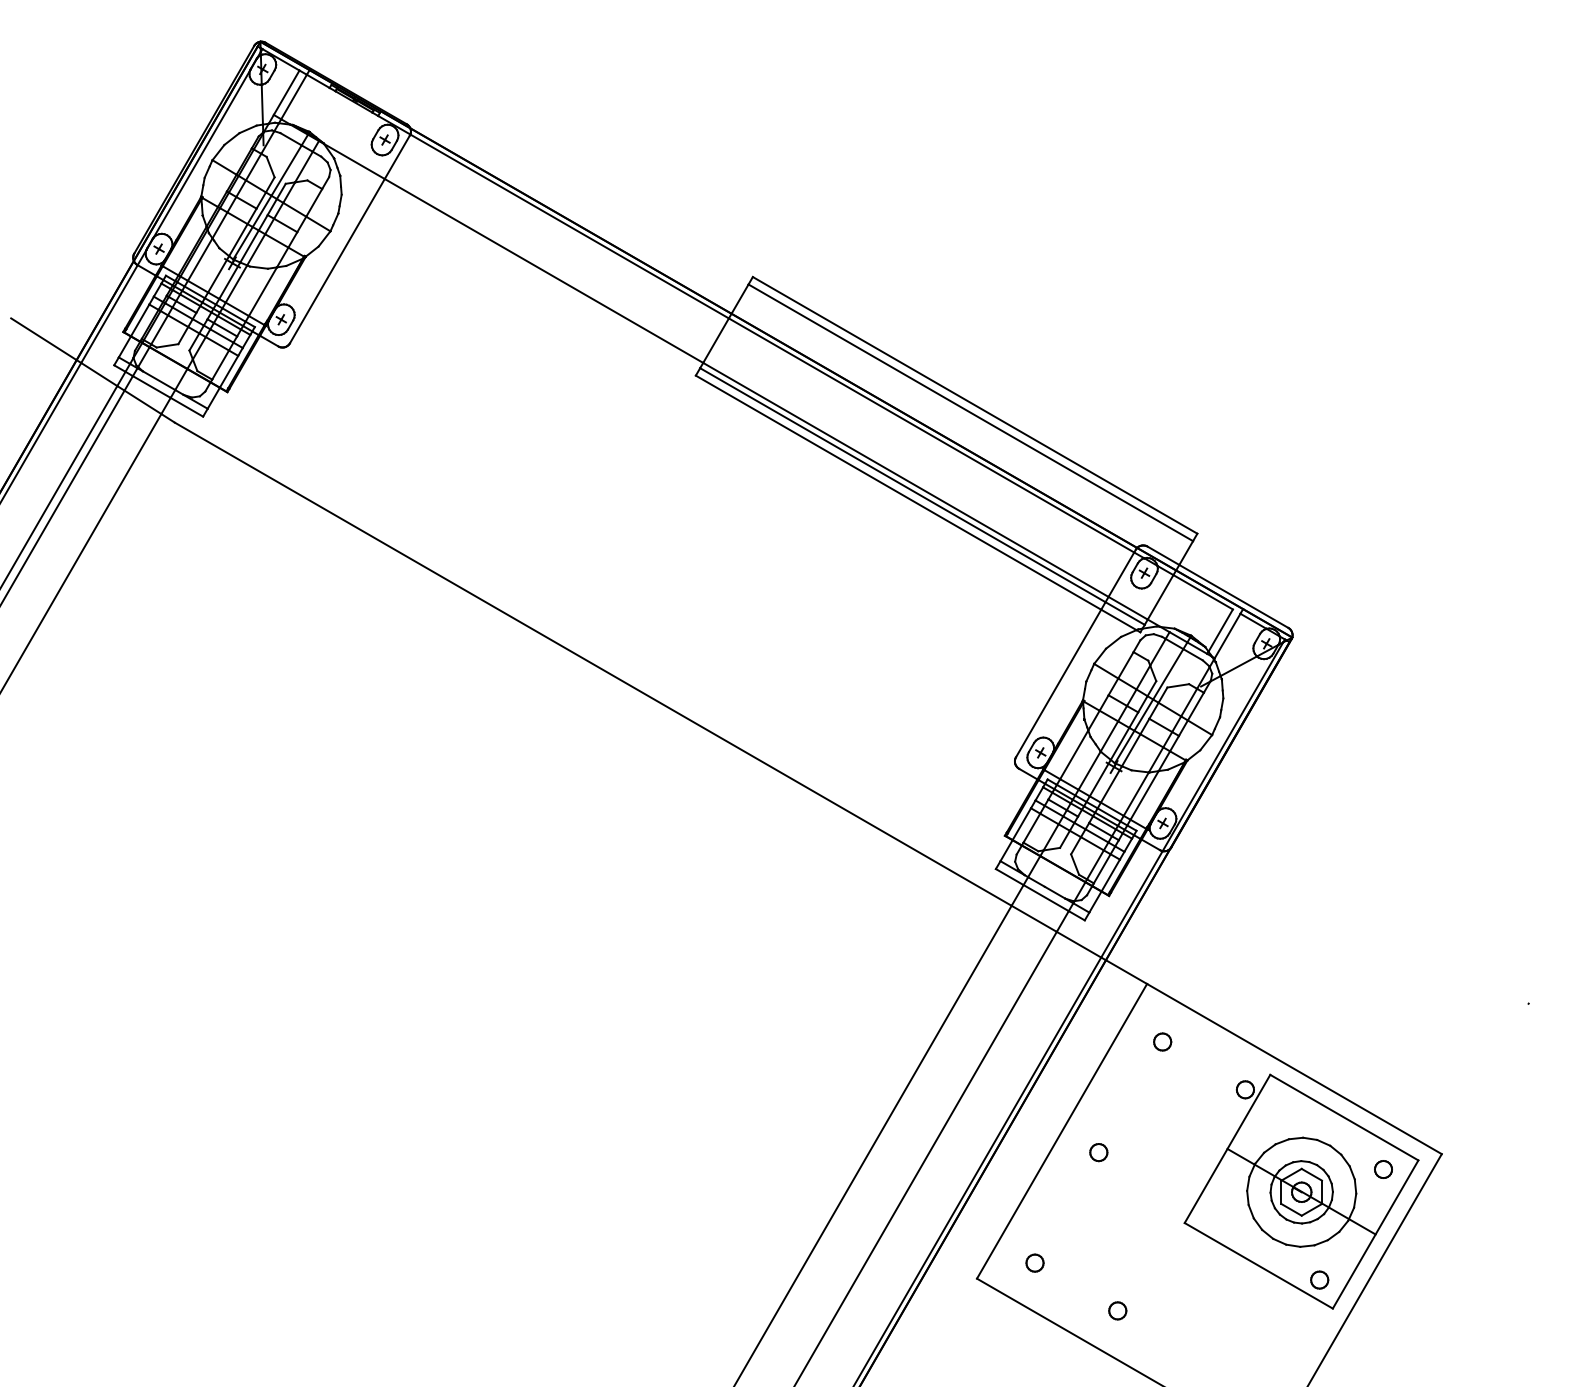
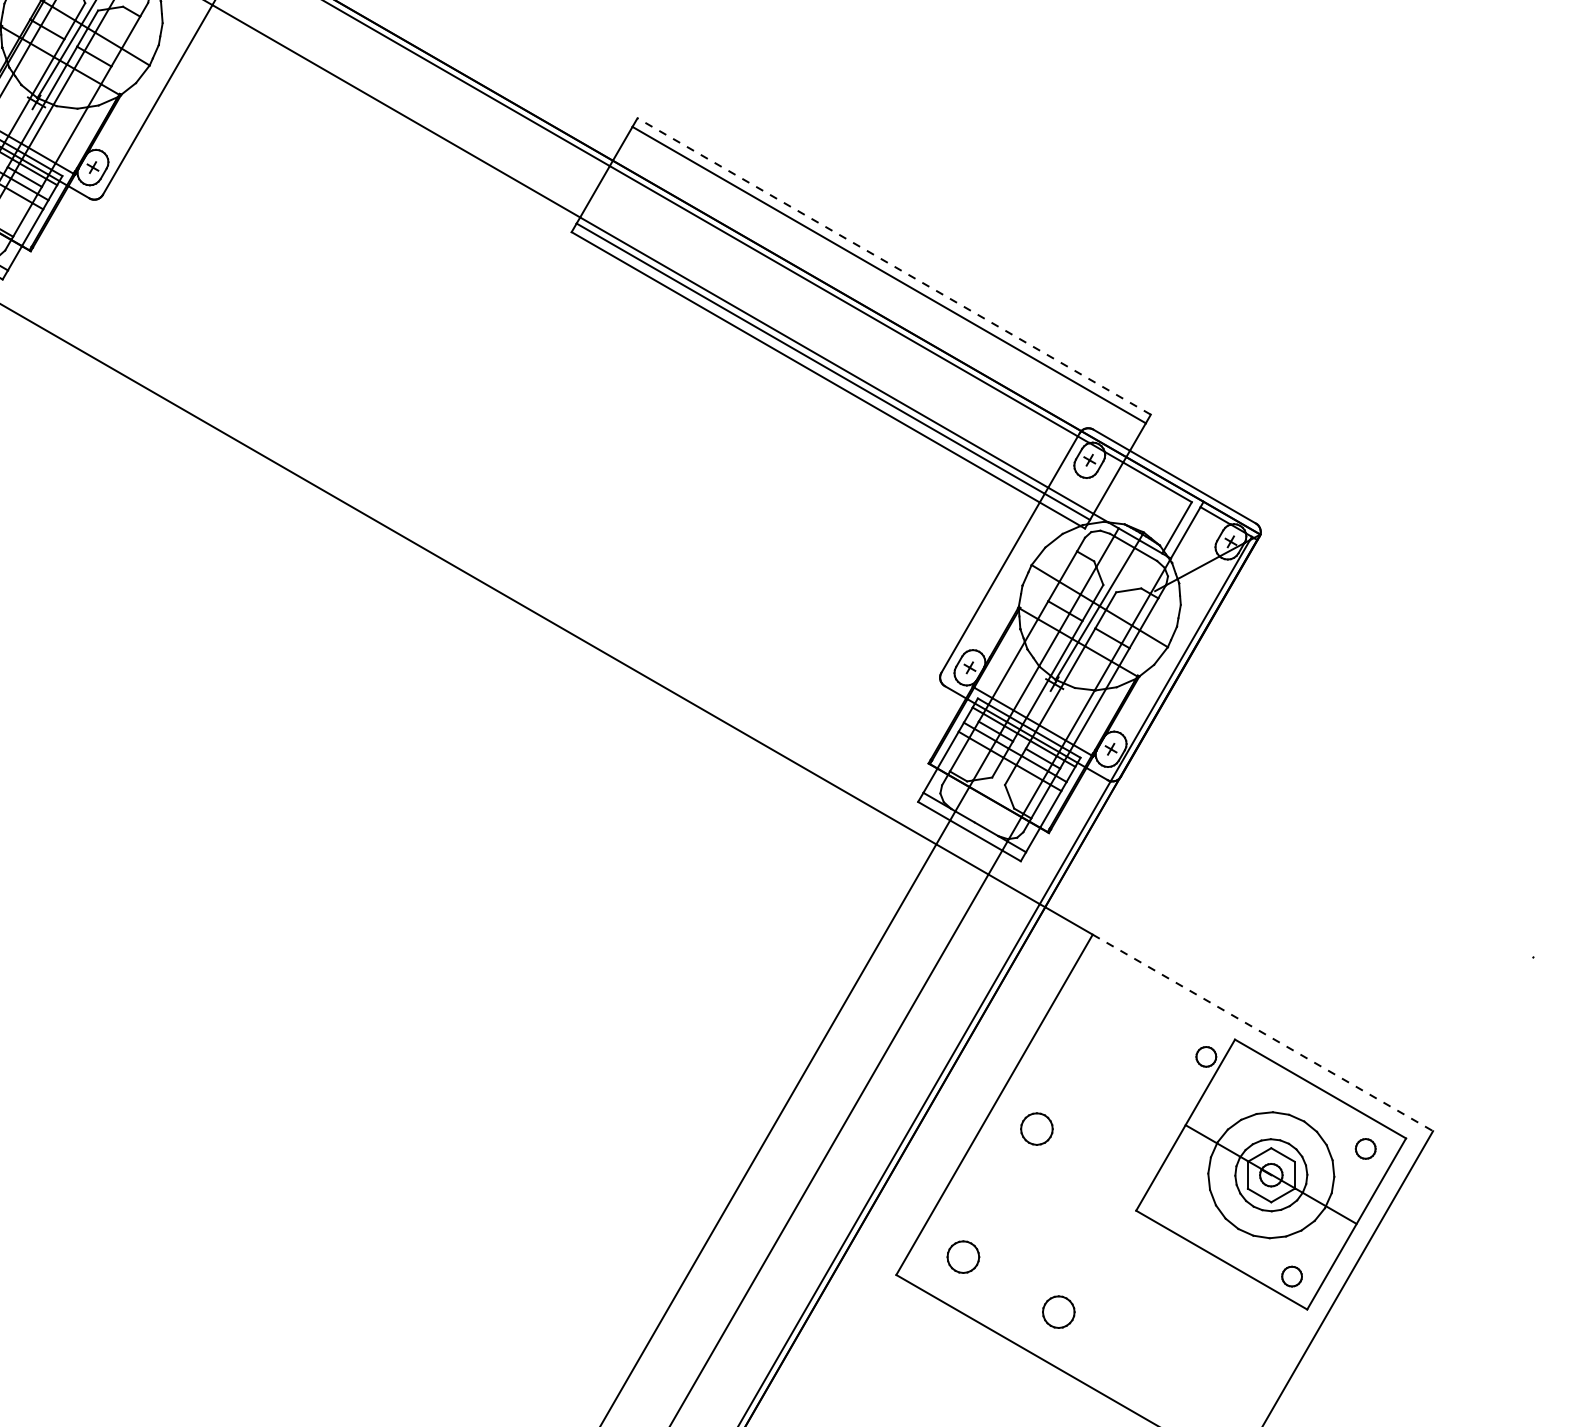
line: (975, 405) -> (894, 266), solid -> dashed
part: (1162, 1041) -> (1110, 1001), removed
line: (1294, 1069) -> (1262, 1033), solid -> dashed
part: (1098, 1152) -> (1036, 1129), size x1.6
part: (1034, 1262) -> (962, 1256), size x1.6
part: (1117, 1310) -> (1058, 1311), size x1.6

